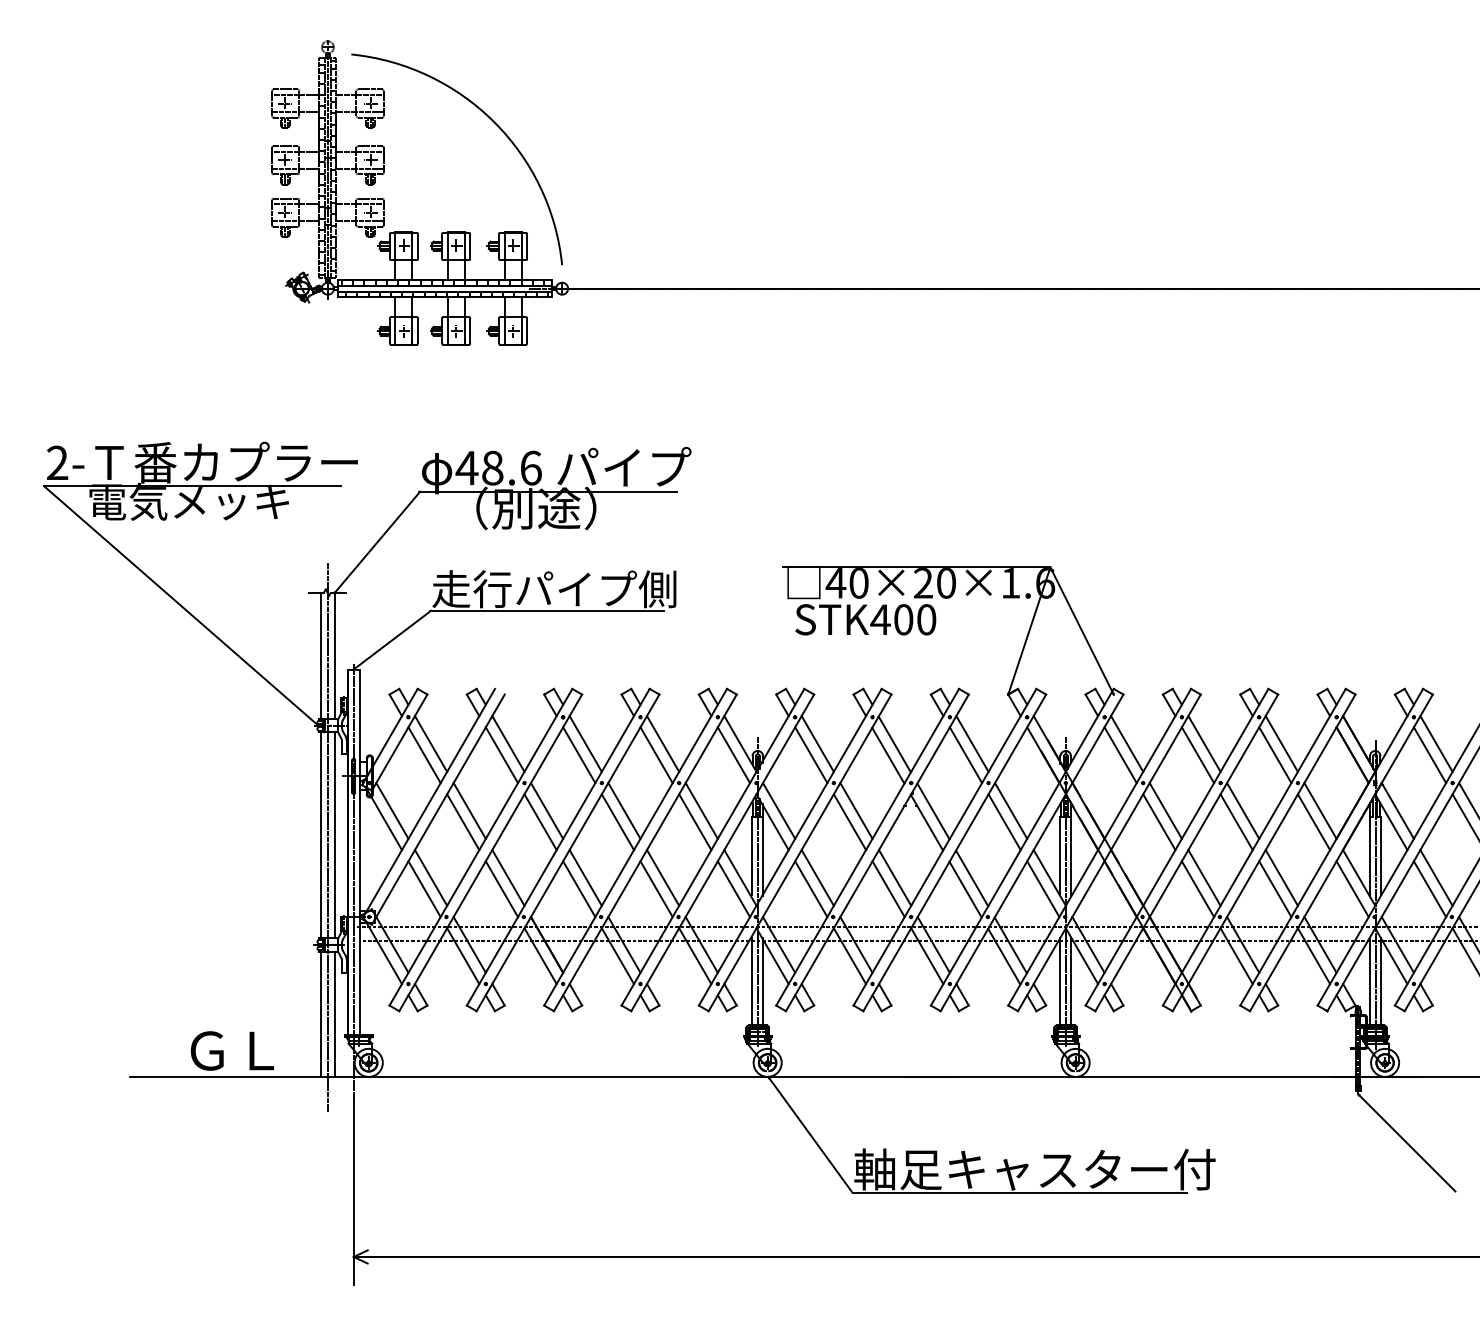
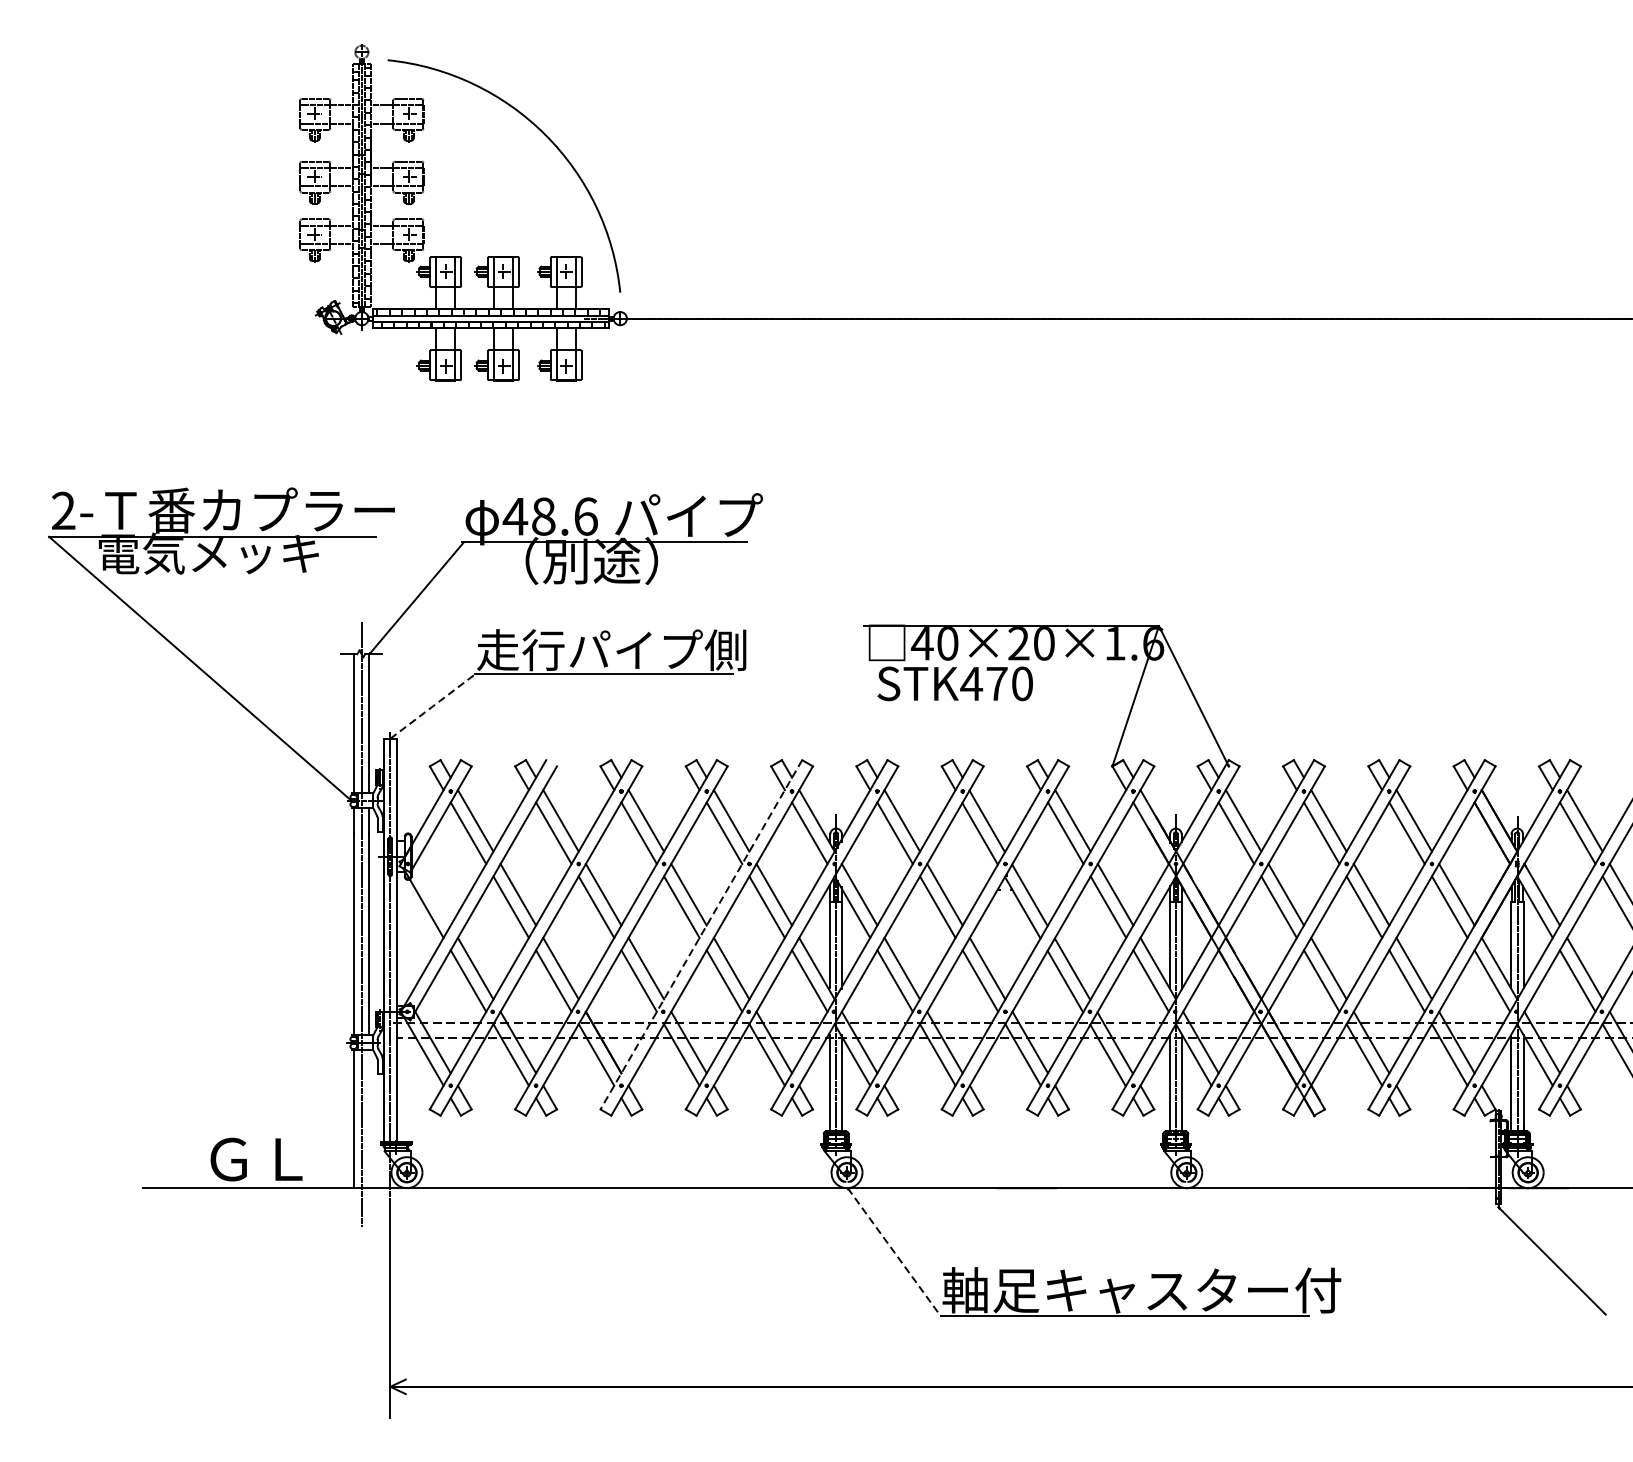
text: (903, 619) -> (996, 683), STK400 -> STK470
line: (392, 640) -> (433, 706), solid -> dashed
line: (392, 810) -> (433, 894), removed
line: (635, 847) -> (701, 935), solid -> dashed
line: (334, 1013) -> (369, 1118), removed
line: (810, 1134) -> (894, 1251), solid -> dashed

